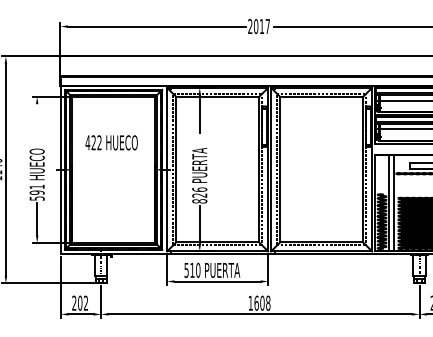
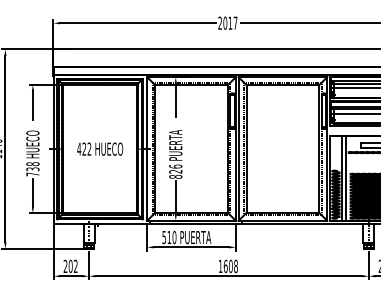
line: (37, 120) -> (33, 105), added
text: (111, 142) -> (99, 148), moved
text: (36, 192) -> (32, 169), 591 -> 738

